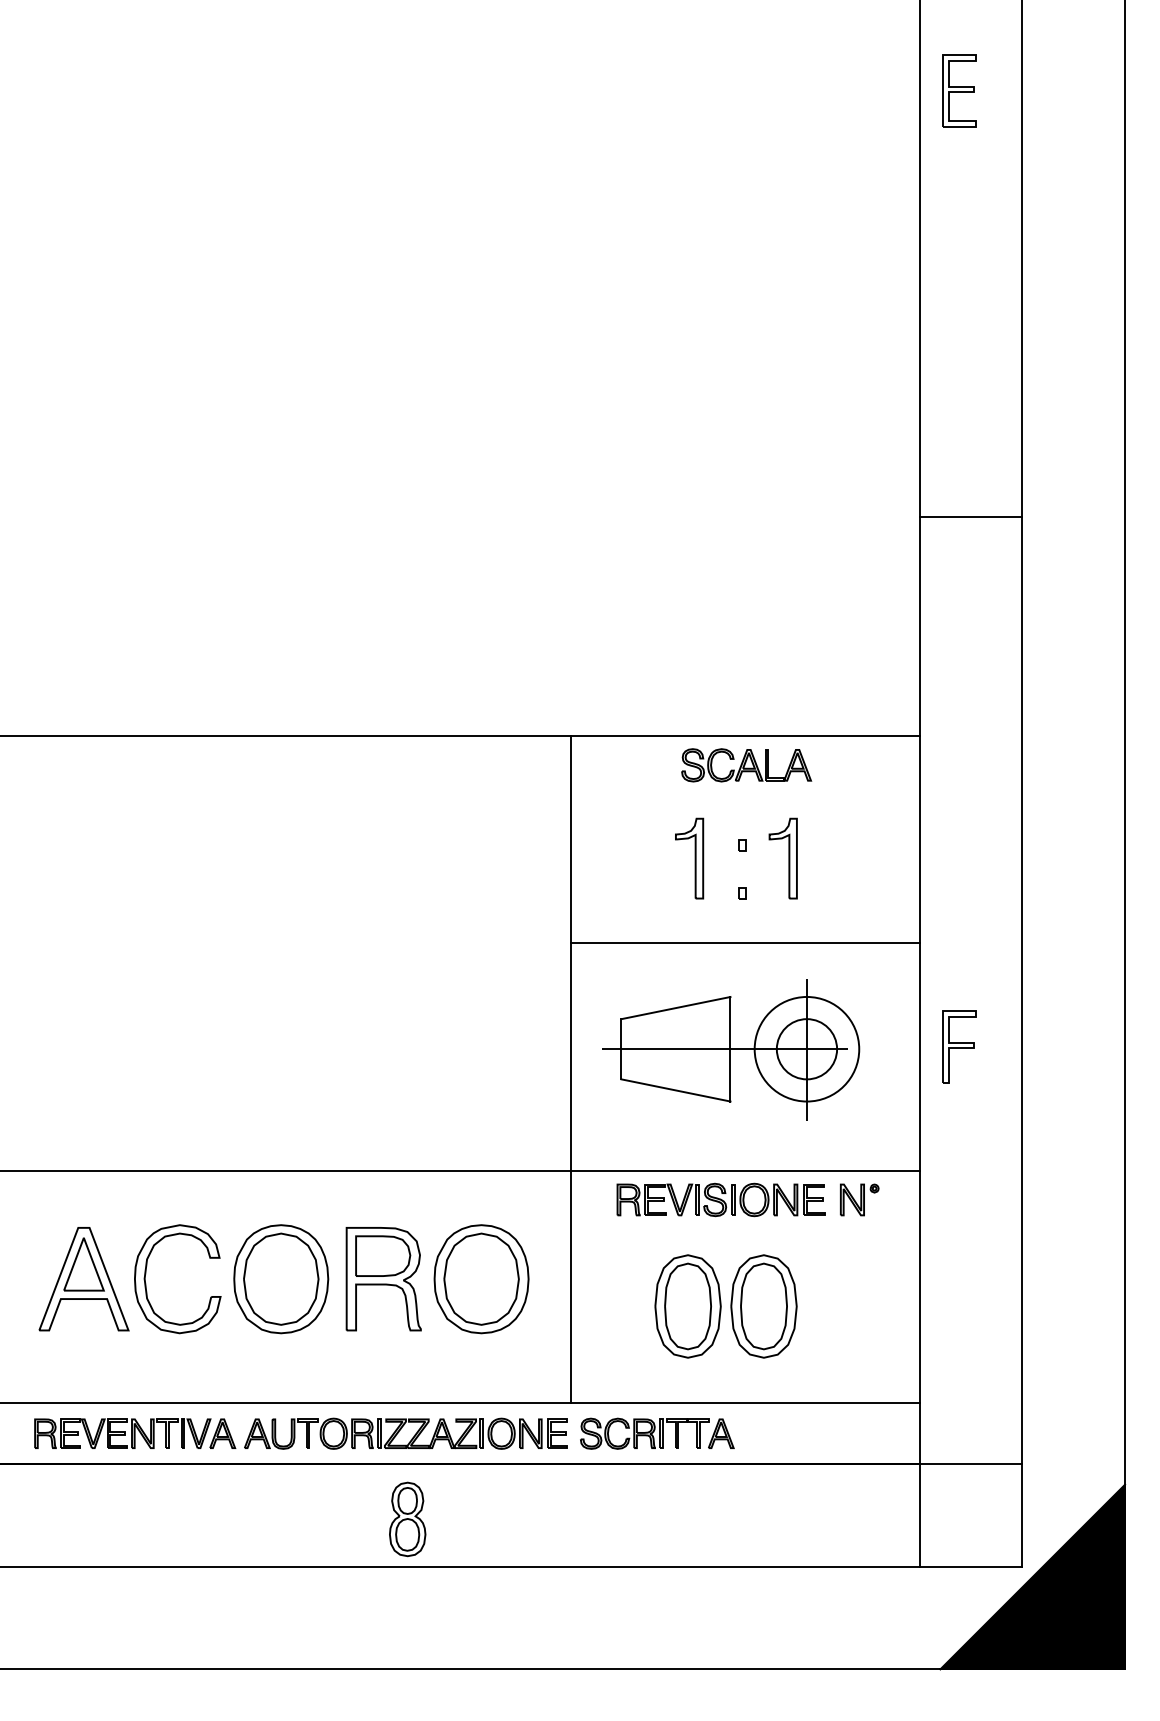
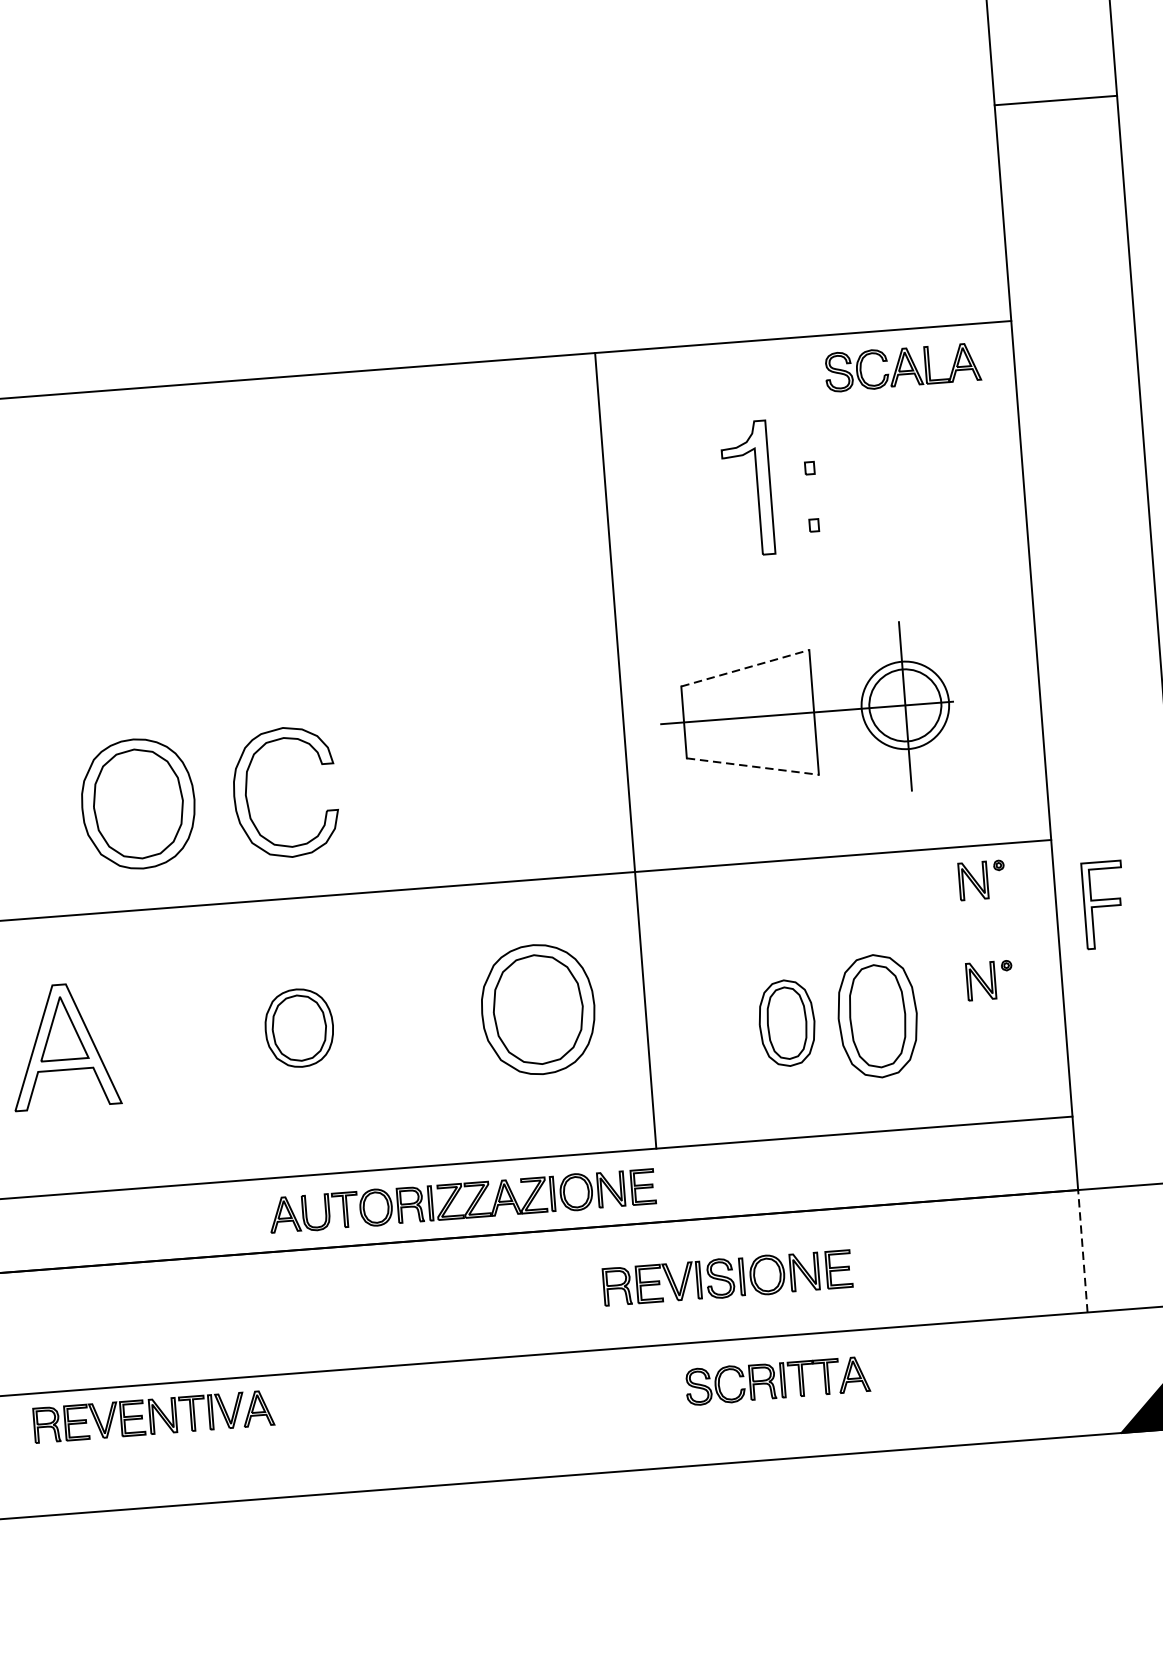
line: (970, 516) -> (1055, 100), moved
part: (746, 765) -> (902, 367), moved
part: (689, 858) -> (747, 488), size x1.4
part: (782, 858) -> (858, 480), removed
line: (745, 943) -> (822, 584), removed
line: (675, 1008) -> (744, 668), solid -> dashed
part: (959, 1046) -> (1103, 904), moved
circle: (806, 1048) -> (904, 704), size x0.7
part: (161, 1082) -> (138, 804), added
line: (675, 1090) -> (752, 766), solid -> dashed
part: (720, 1199) -> (726, 1277), moved
part: (281, 1279) -> (299, 1028), size x0.6
part: (383, 1279) -> (421, 1018), removed
part: (146, 1283) -> (248, 800), moved
part: (859, 1283) -> (989, 980), added
part: (687, 1306) -> (786, 1023), size x0.7
part: (135, 1433) -> (154, 1416), moved
part: (657, 1433) -> (777, 1380), moved
line: (919, 1514) -> (1082, 1250), solid -> dashed
part: (407, 1519) -> (471, 1303), removed

